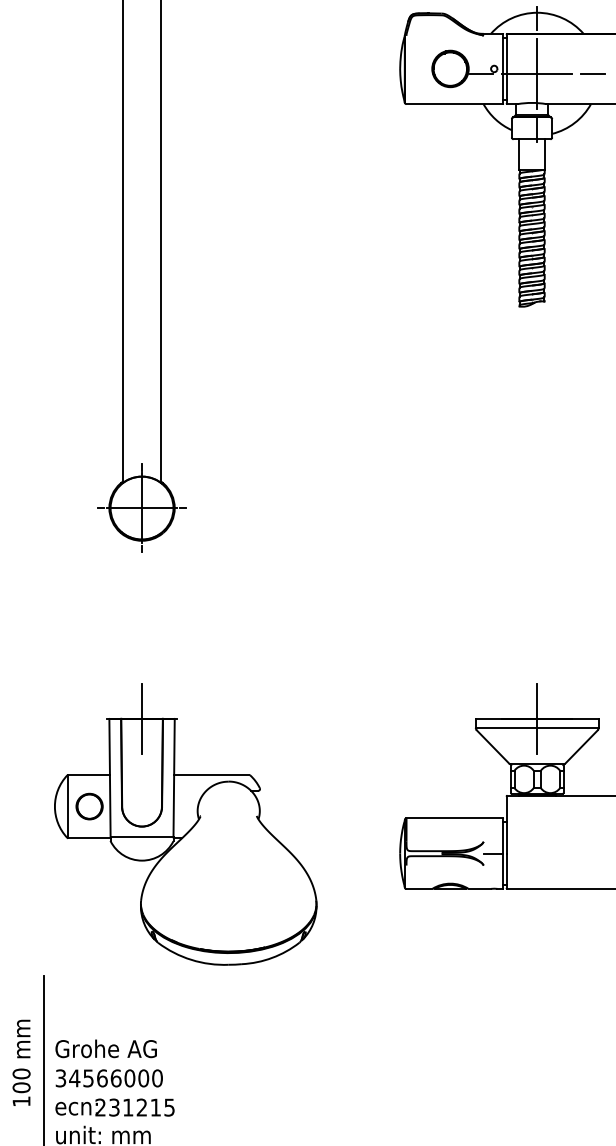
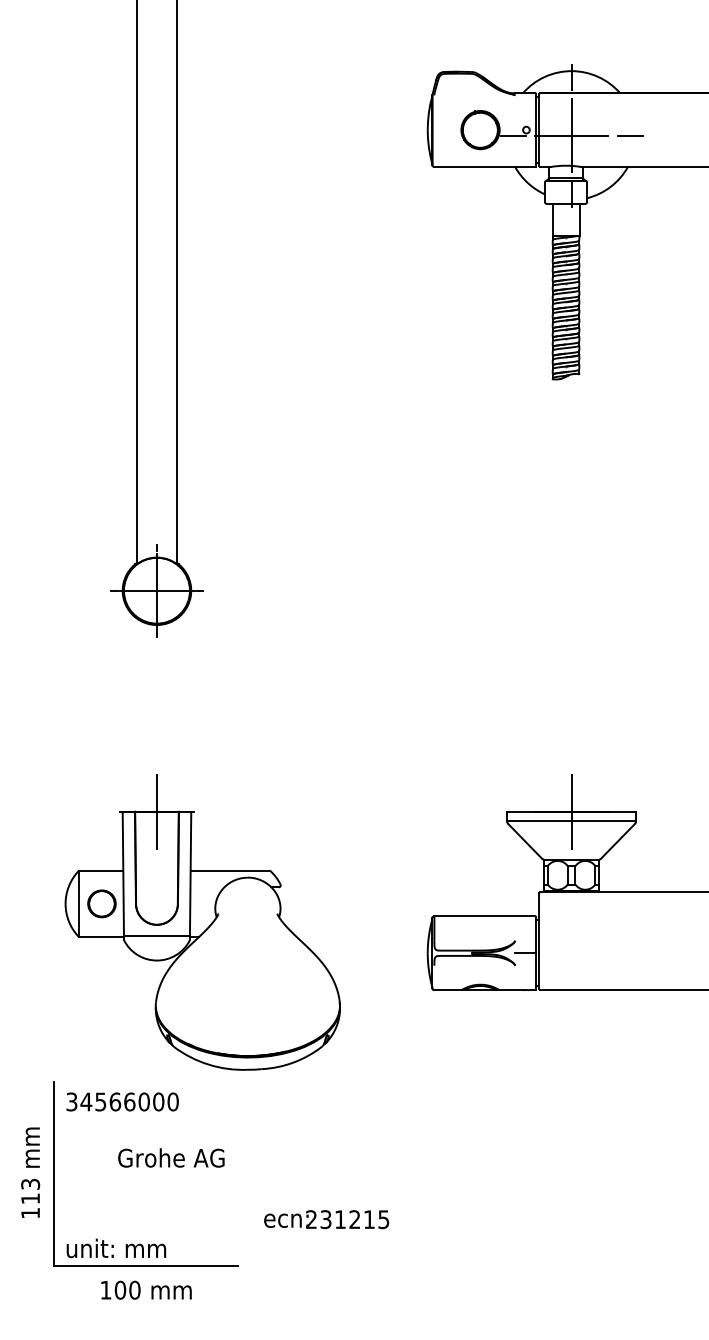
text: (106, 1048) -> (171, 1157), moved
text: (109, 1077) -> (122, 1101), moved
text: (21, 1080) -> (30, 1191), 100 -> 113
text: (114, 1107) -> (326, 1219), moved

